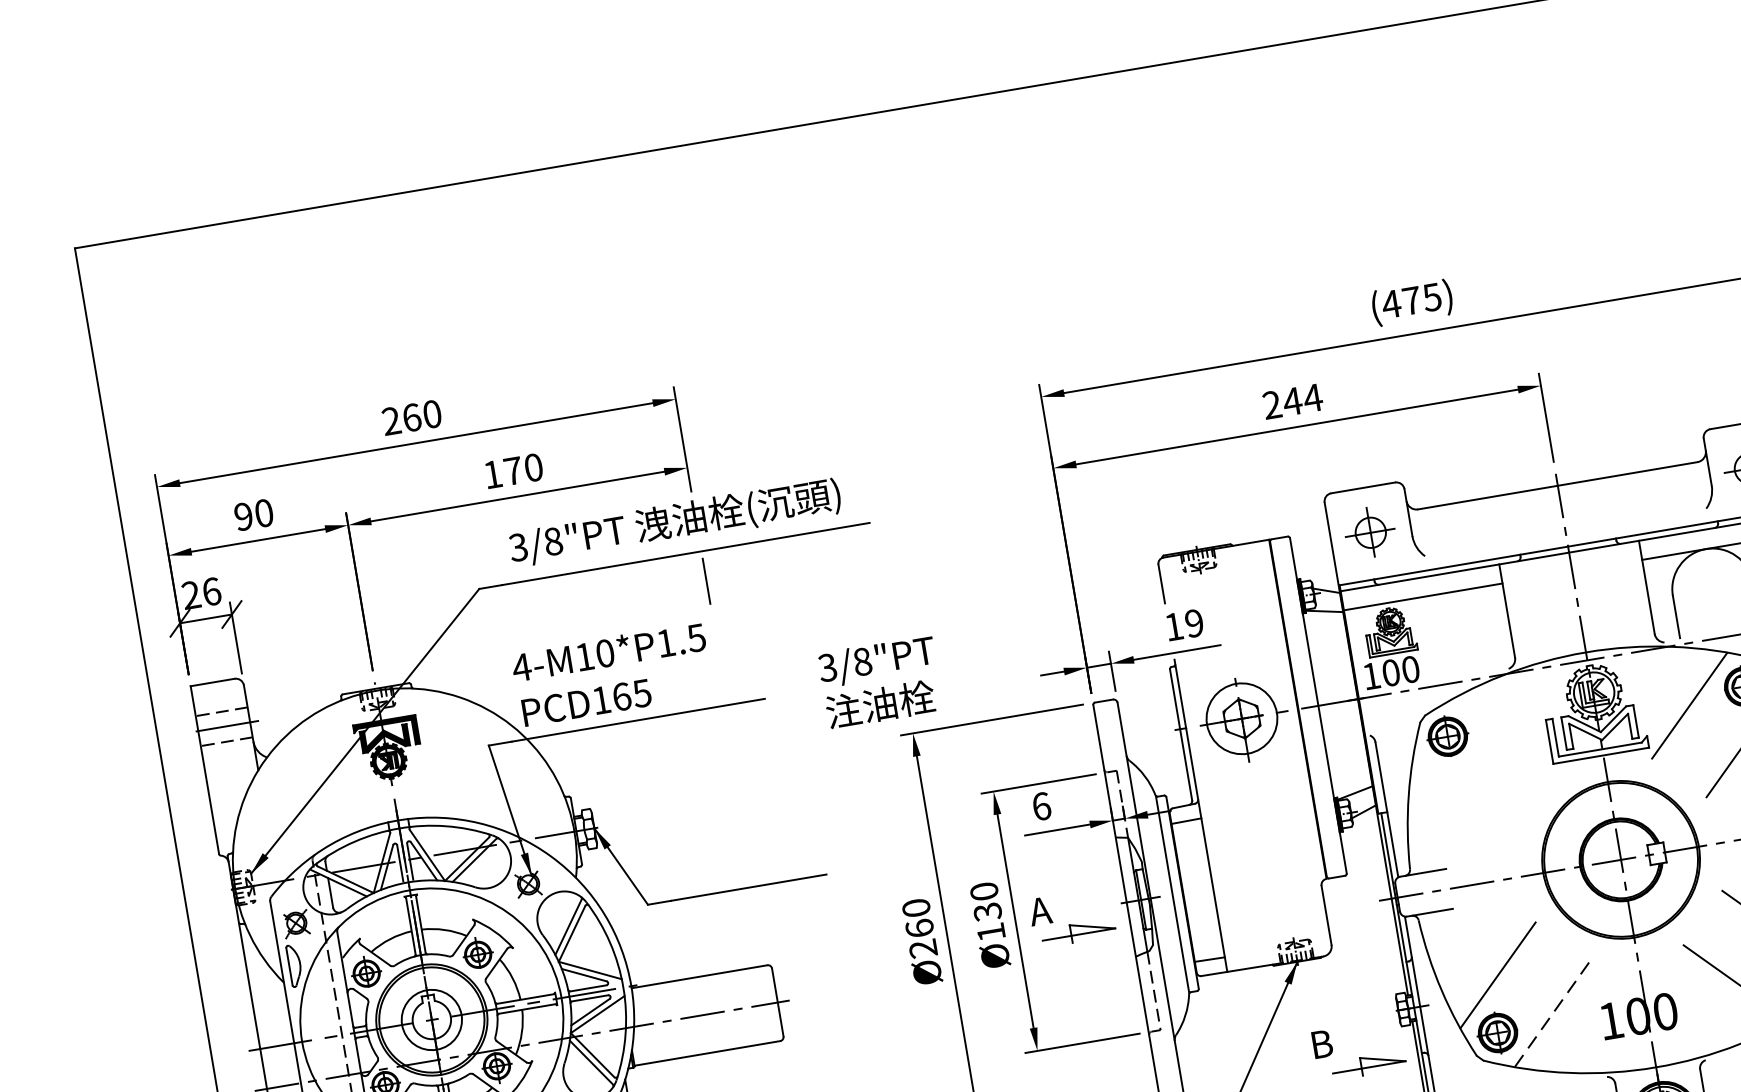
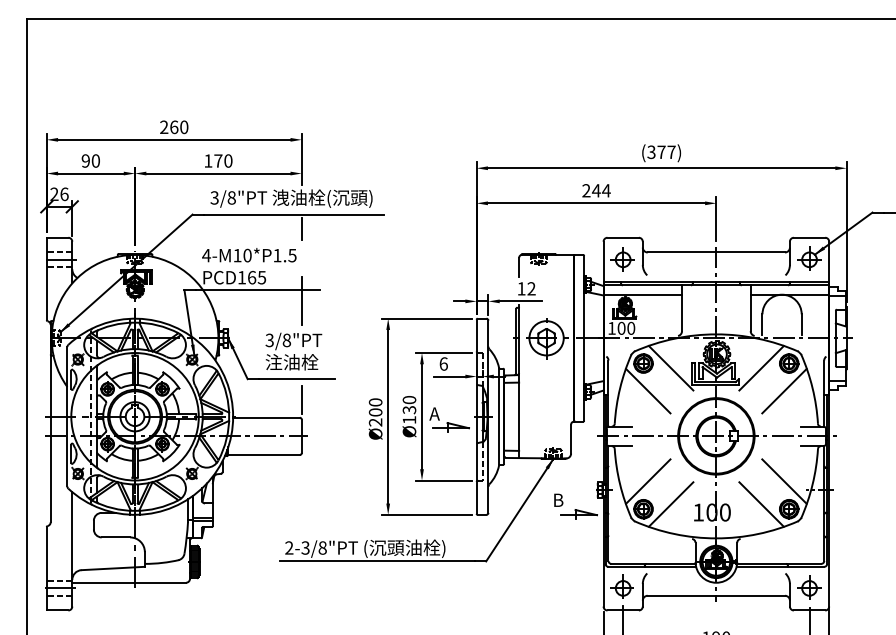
text: (1411, 301) -> (661, 152), (475) -> (377)
text: (1194, 624) -> (531, 289), 19 -> 12
text: (879, 682) -> (293, 351), moved
line: (730, 726) -> (301, 300), added
line: (1504, 737) -> (670, 368), added
line: (1467, 789) -> (648, 390), added
line: (764, 927) -> (301, 399), added
text: (919, 928) -> (375, 412), Ø260 -> Ø200
line: (1553, 1013) -> (671, 504), dashed -> solid

